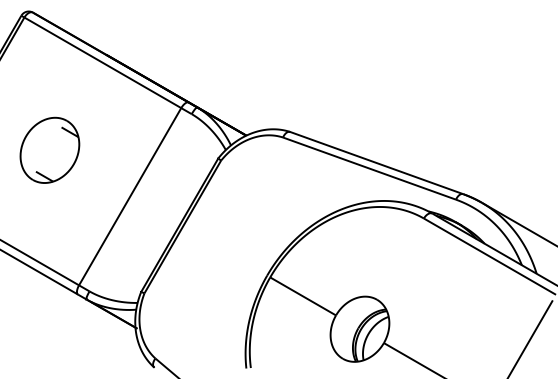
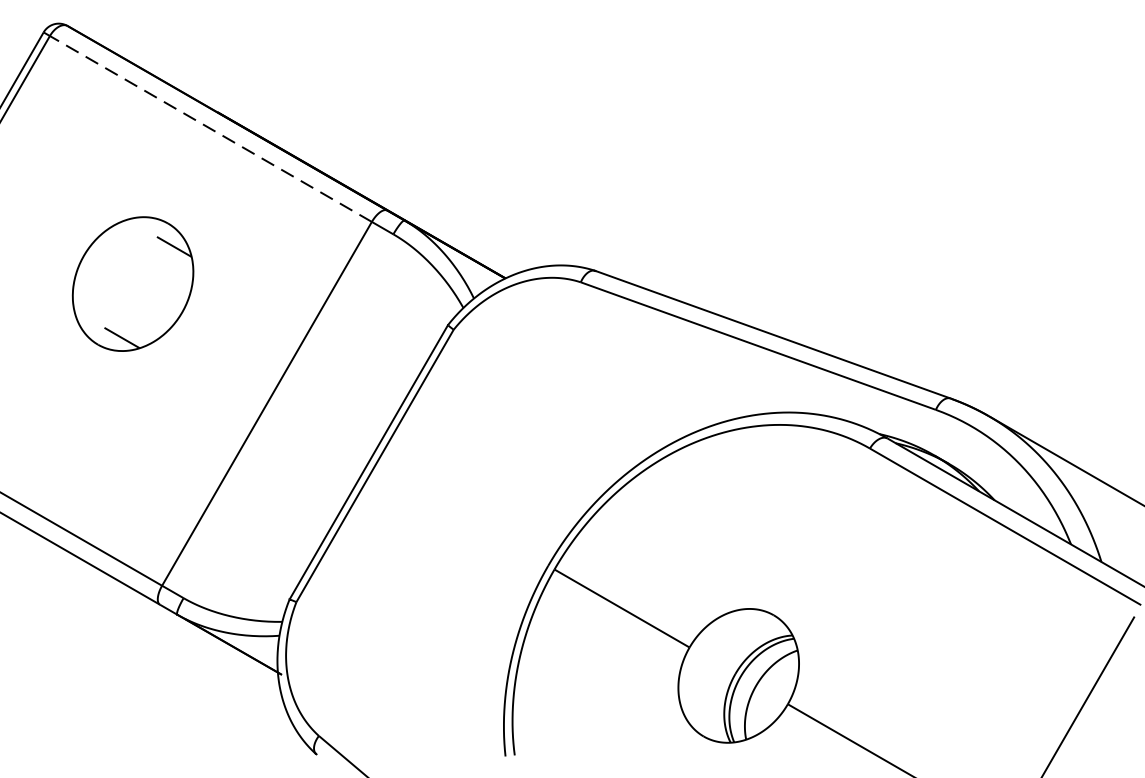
line: (102, 62) -> (210, 128), solid -> dashed
part: (49, 149) -> (132, 282), moved

